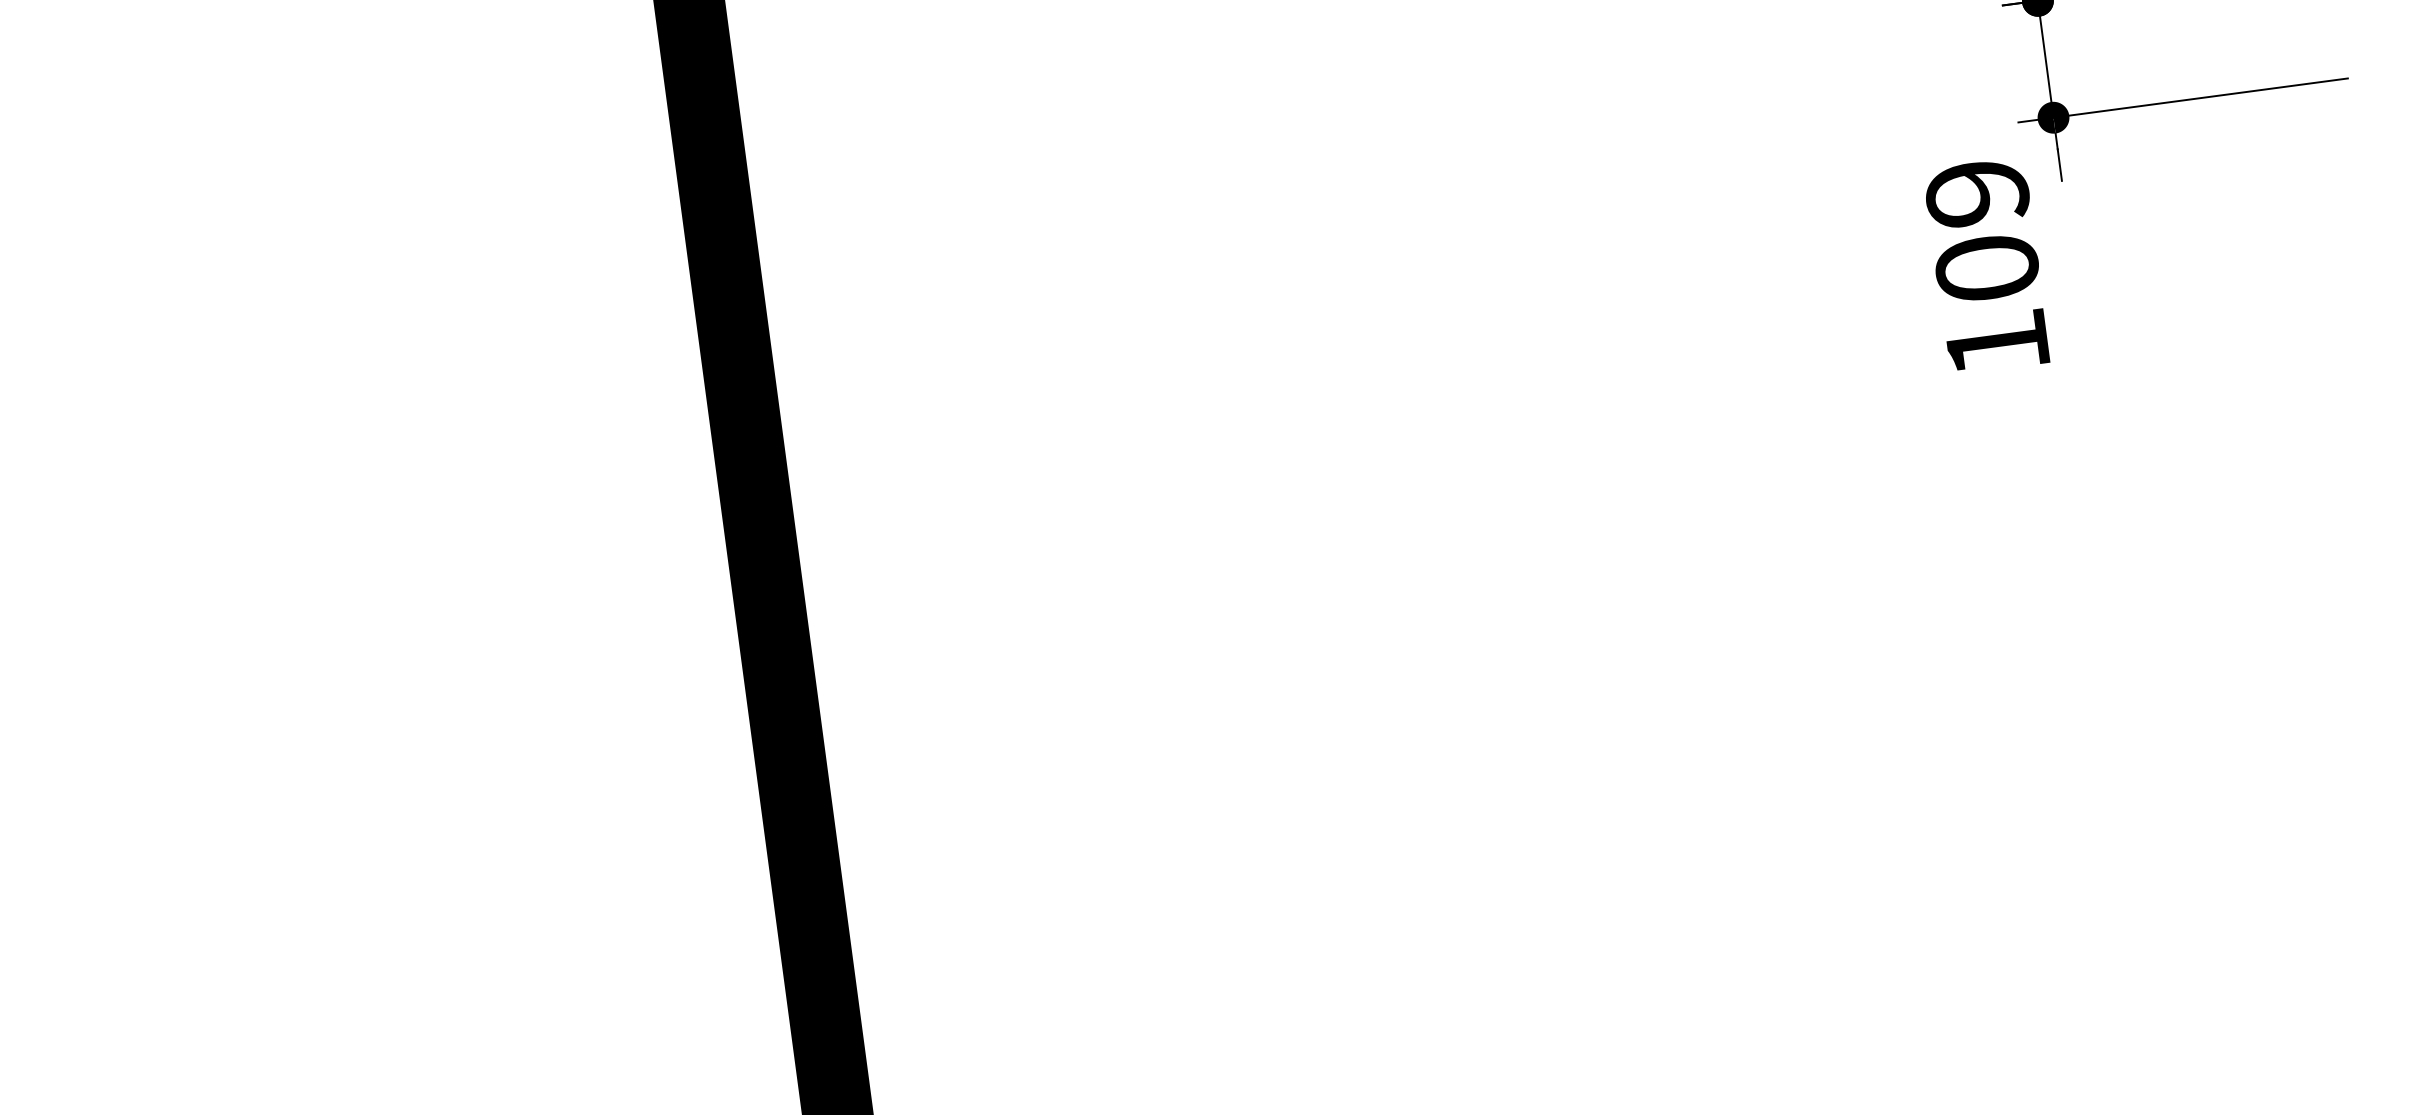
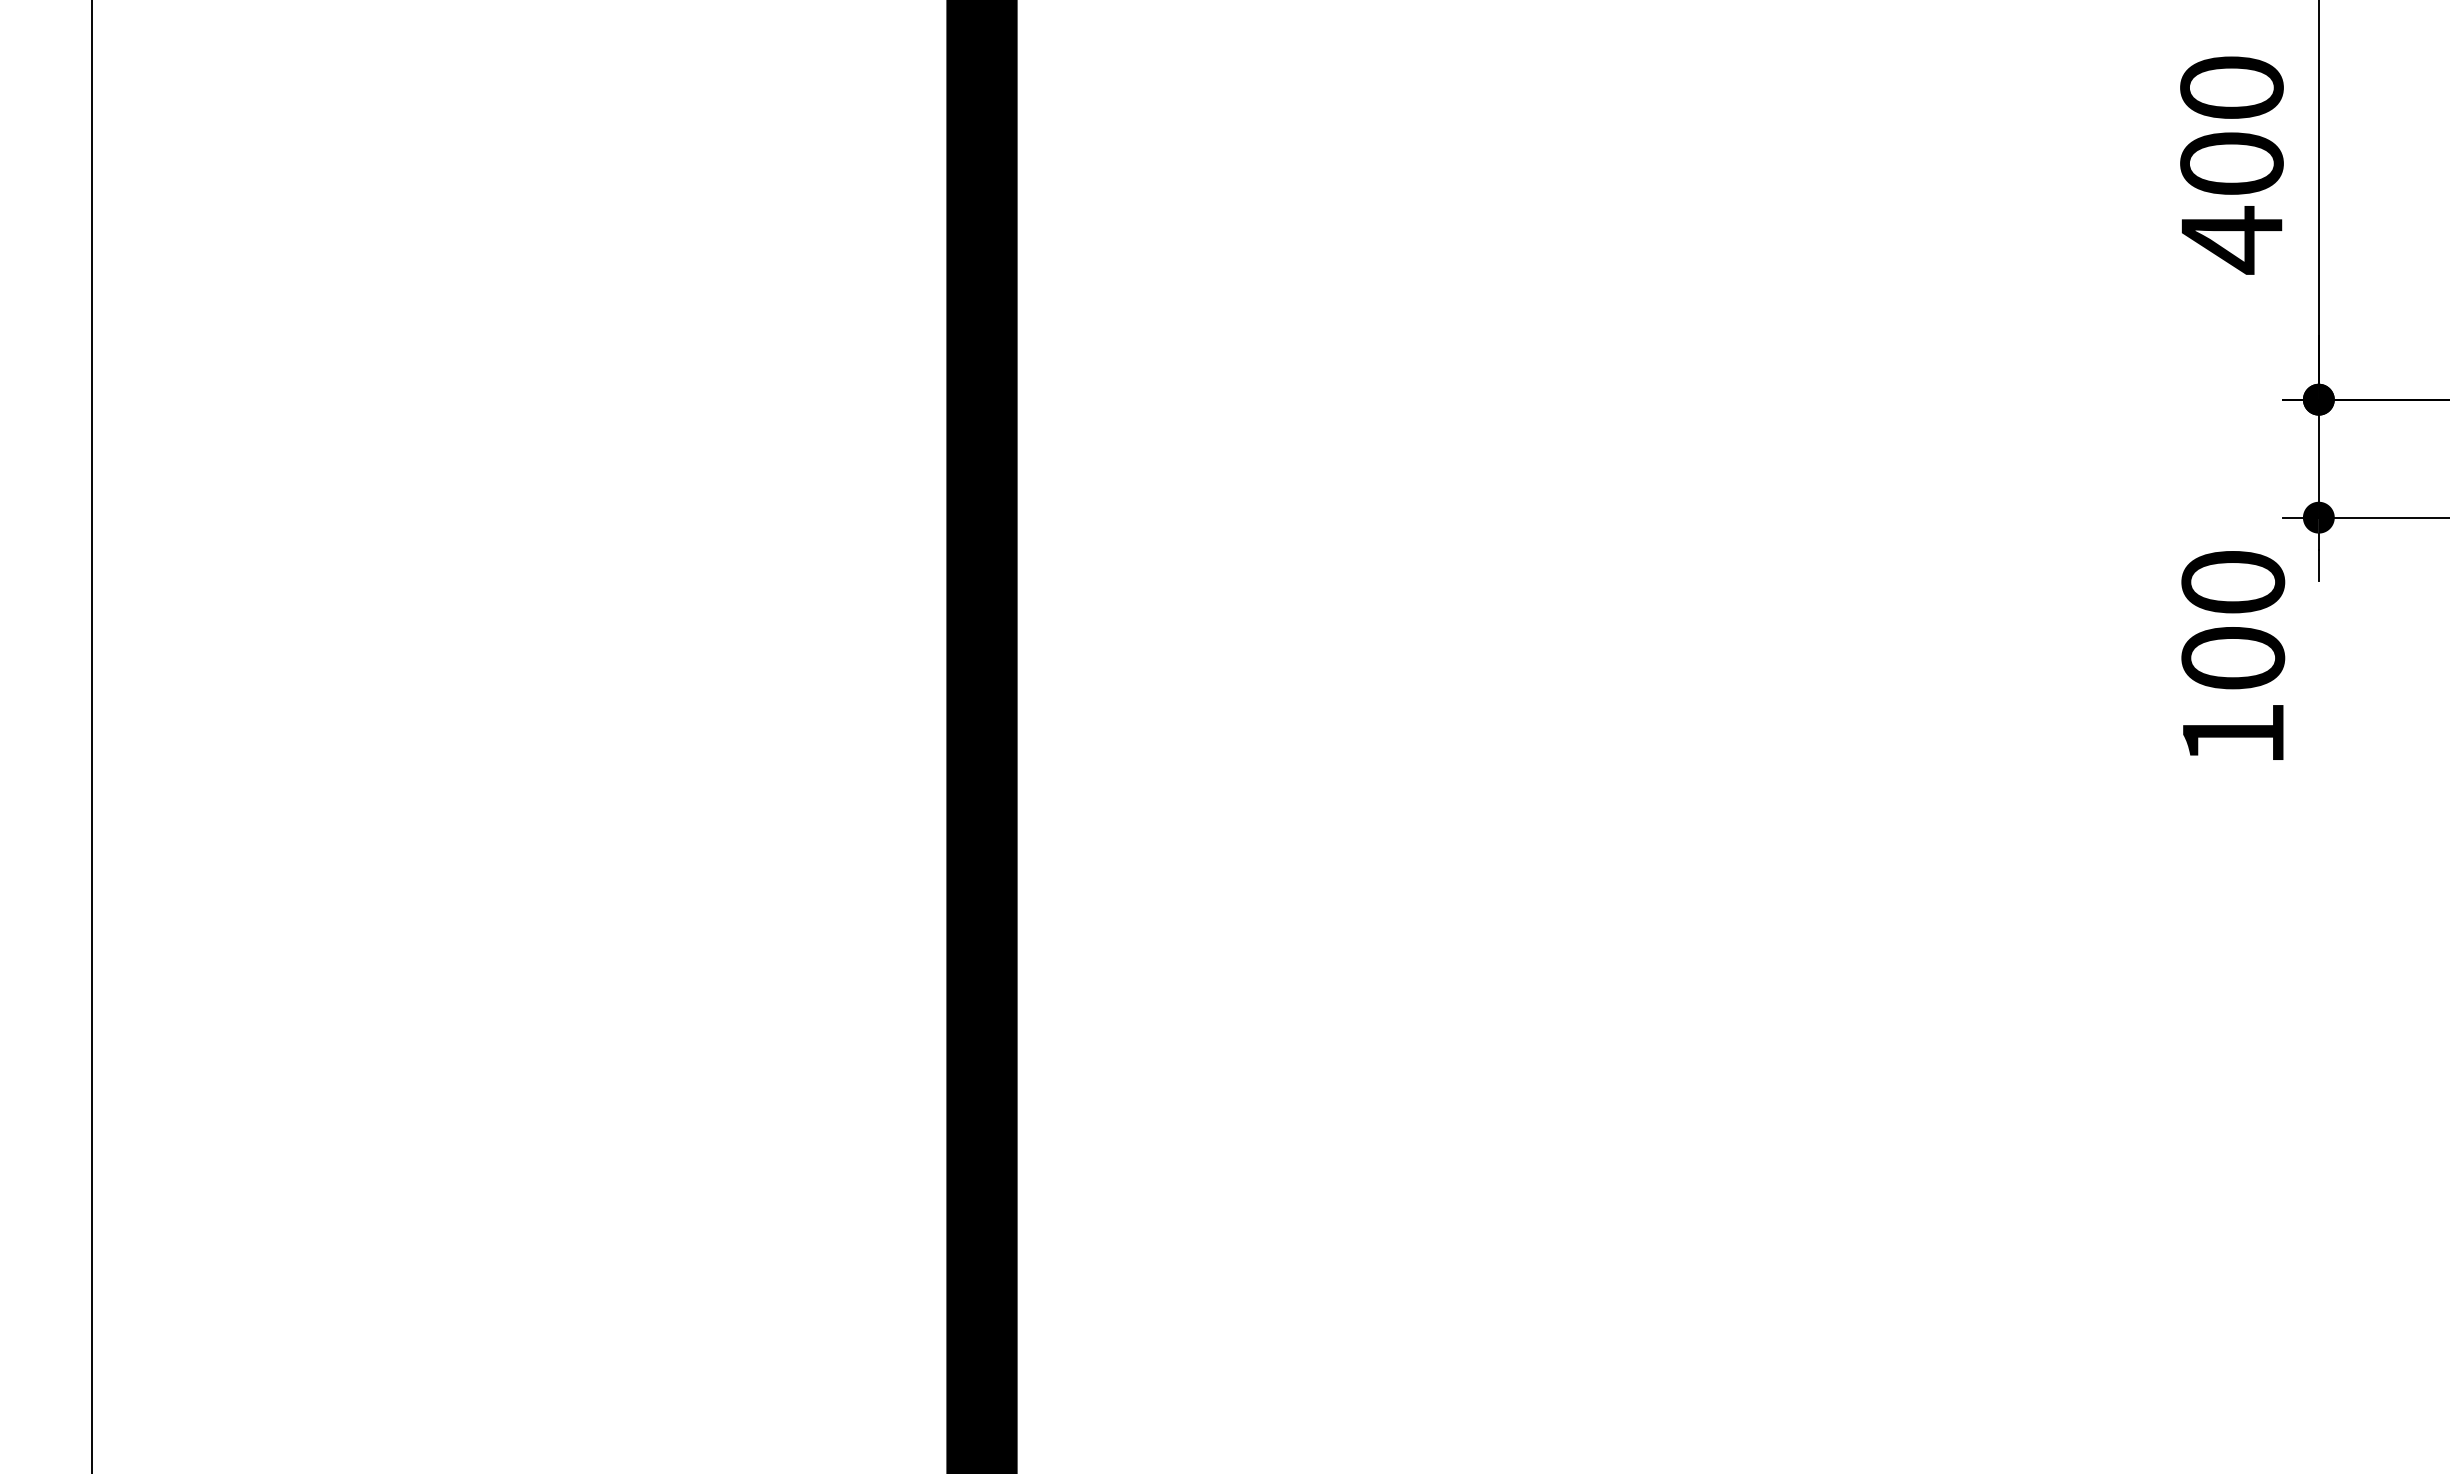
text: (1977, 193) -> (2233, 582), 109 -> 100

